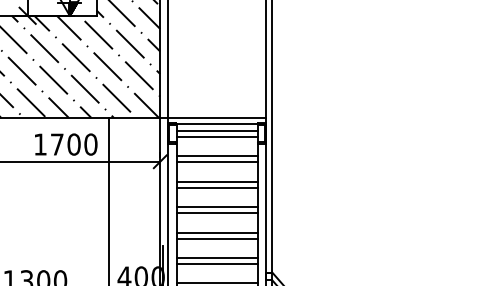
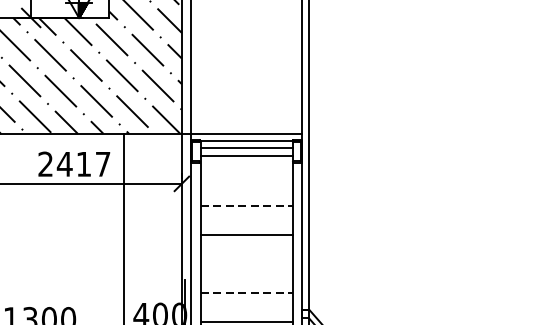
text: (65, 144) -> (74, 164), 1700 -> 2417
line: (216, 156) -> (245, 177), removed
line: (216, 162) -> (245, 184), removed
line: (217, 181) -> (246, 206), solid -> dashed
line: (216, 187) -> (245, 213), removed
line: (216, 213) -> (245, 242), removed
line: (216, 232) -> (245, 264), removed
line: (216, 238) -> (245, 271), removed
line: (217, 257) -> (246, 292), solid -> dashed
line: (216, 264) -> (245, 300), removed

